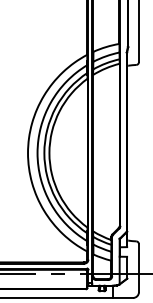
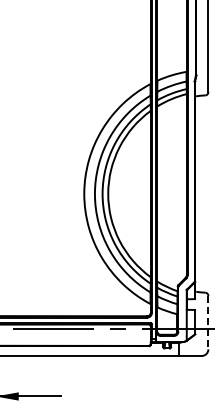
line: (139, 268) -> (208, 322), solid -> dashed

